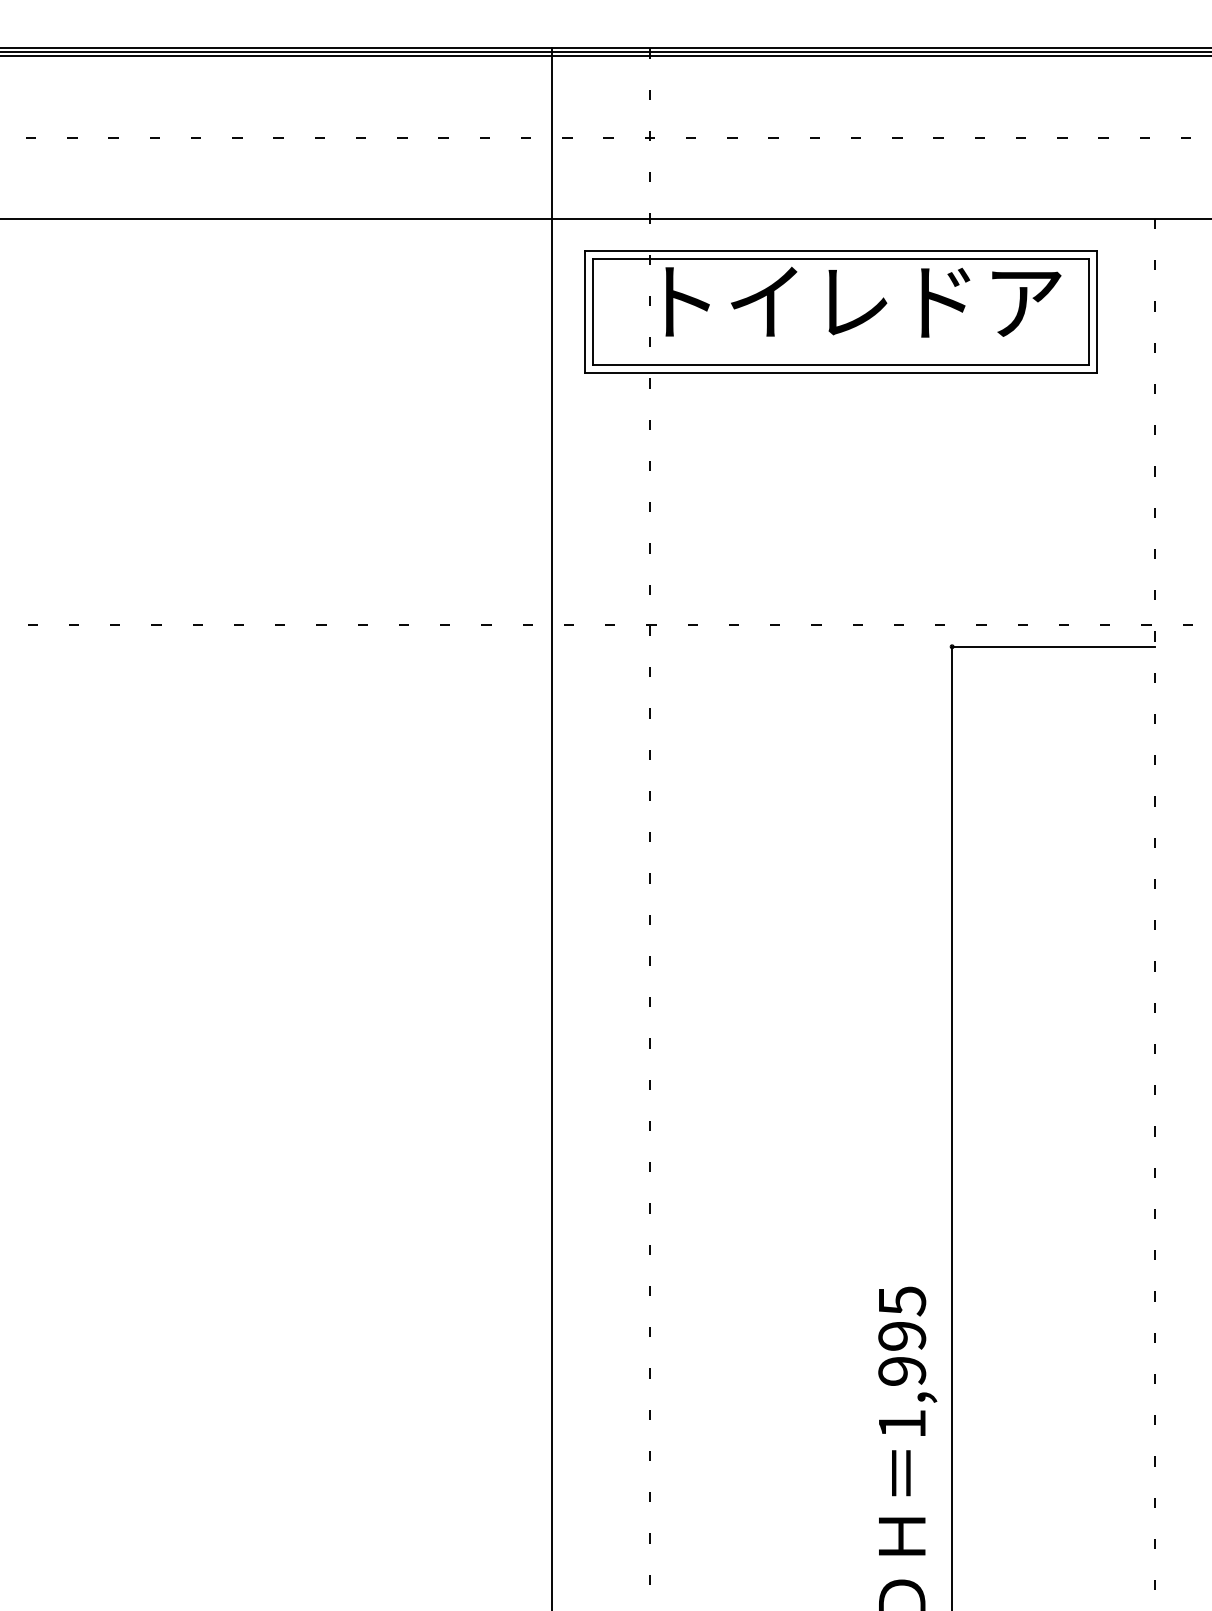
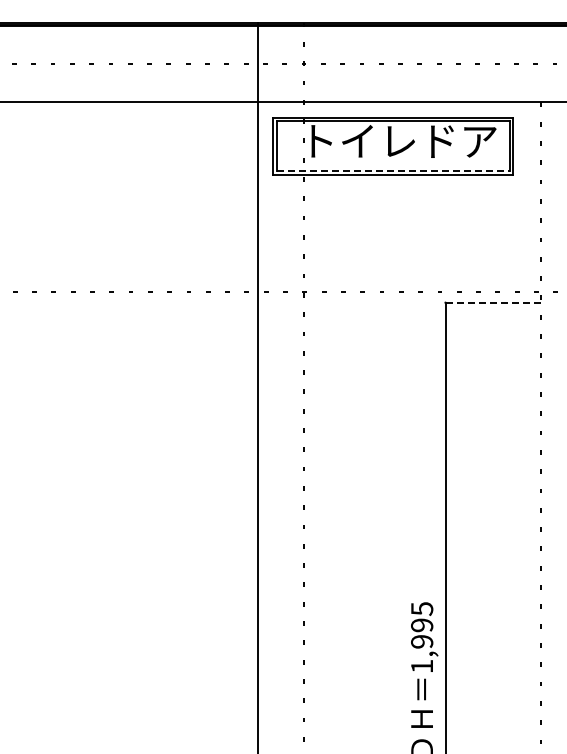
line: (841, 364) -> (393, 170), solid -> dashed
line: (1054, 646) -> (493, 302), solid -> dashed

